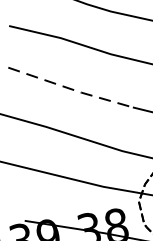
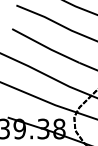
line: (72, 90) -> (46, 47), dashed -> solid

